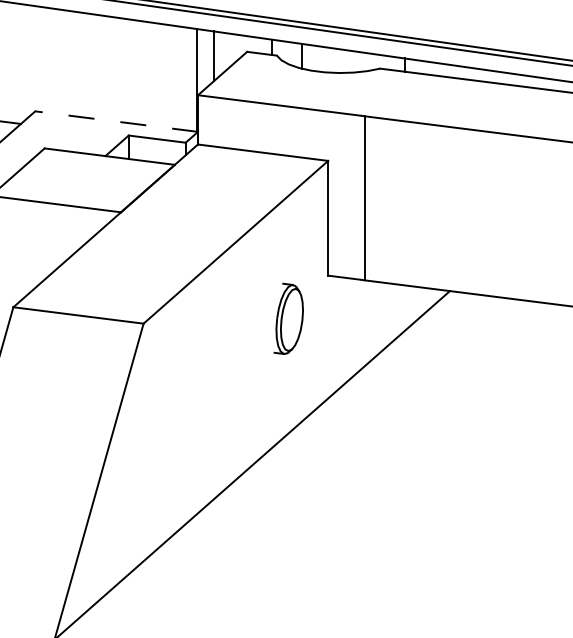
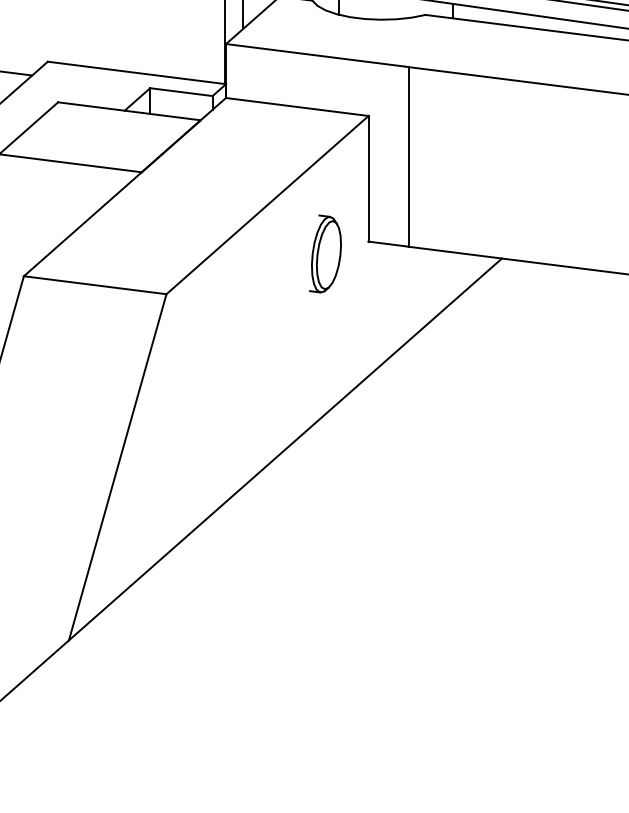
line: (116, 121) -> (136, 72), dashed -> solid
part: (288, 318) -> (325, 253), moved

